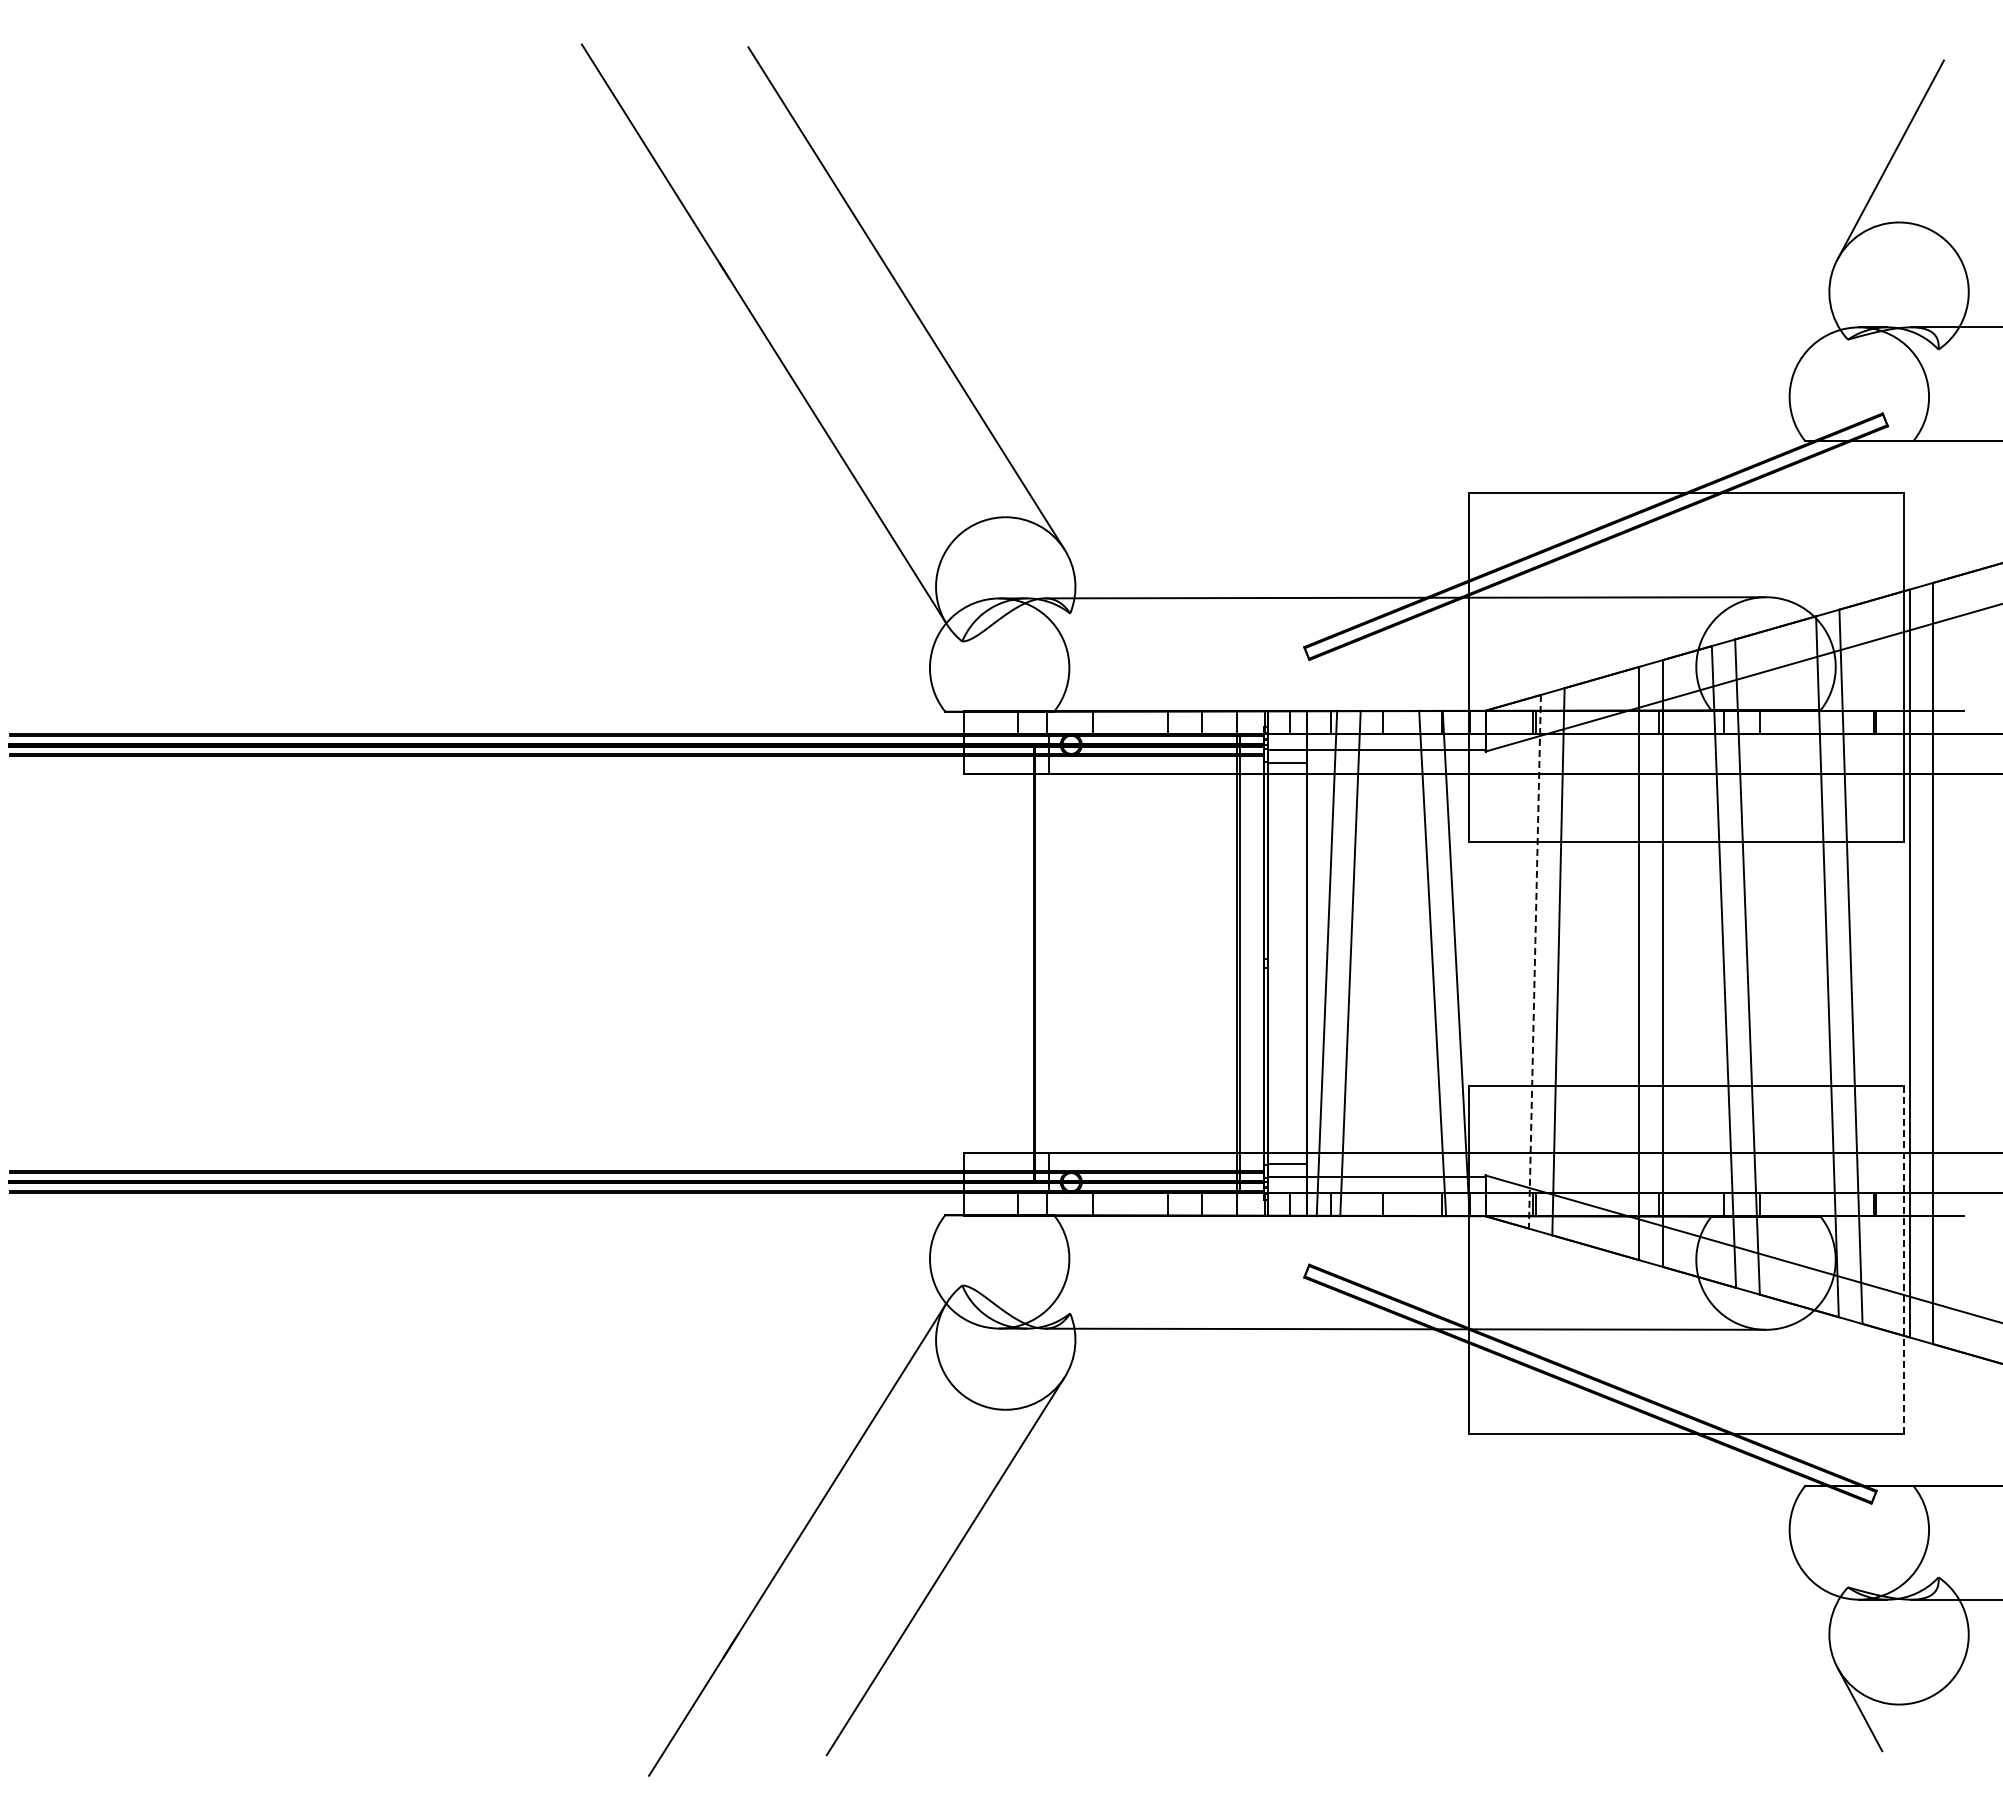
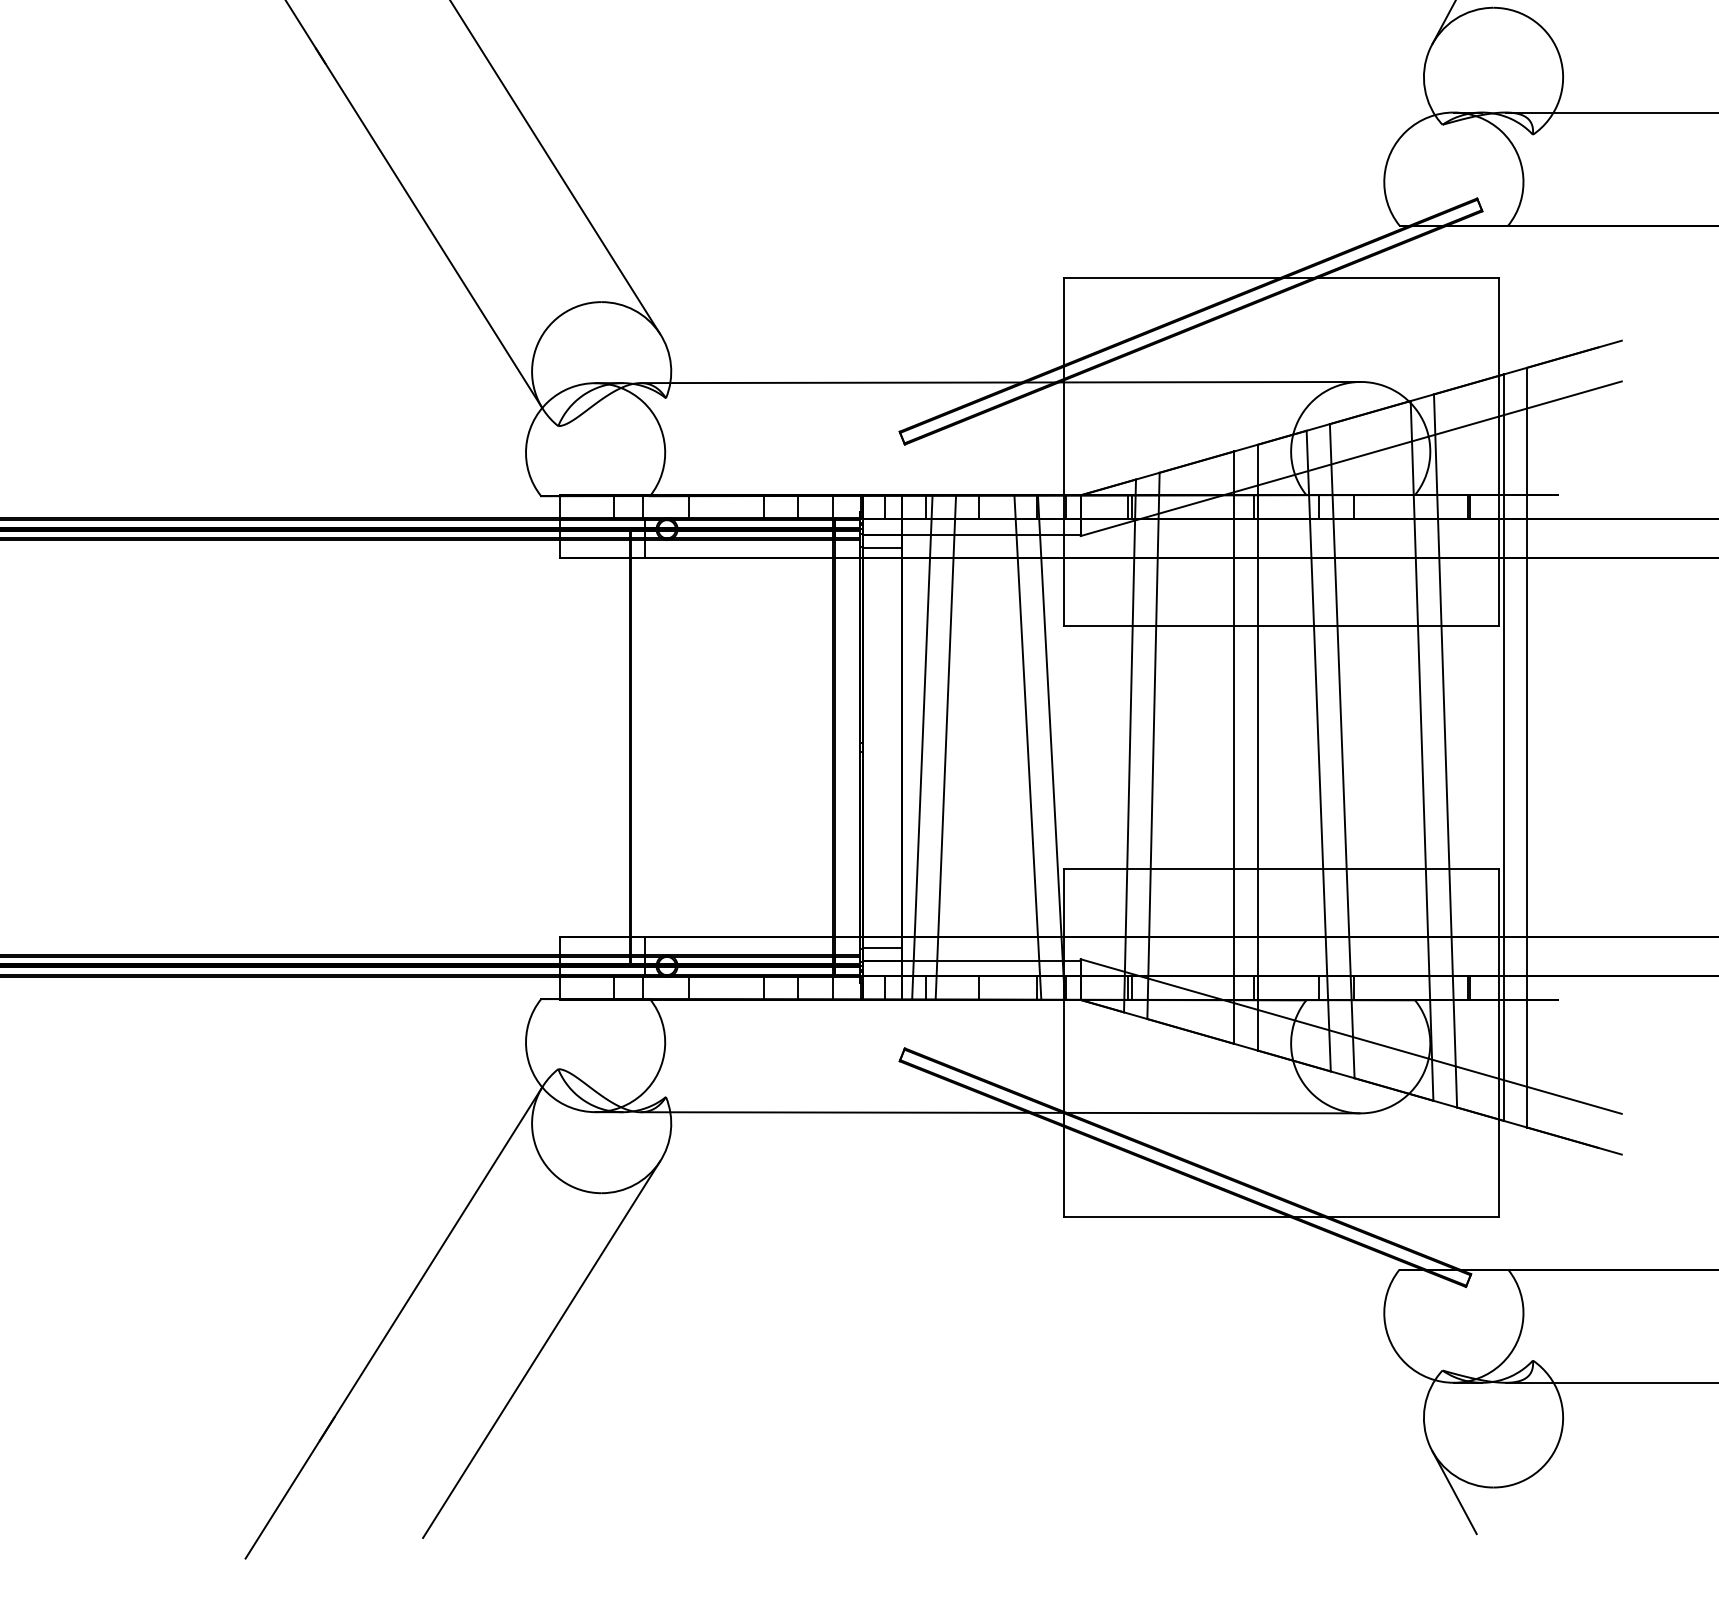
line: (1534, 961) -> (1129, 745), dashed -> solid
line: (1904, 1260) -> (1498, 1044), dashed -> solid

